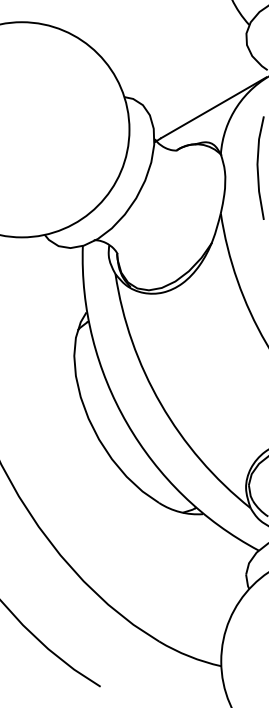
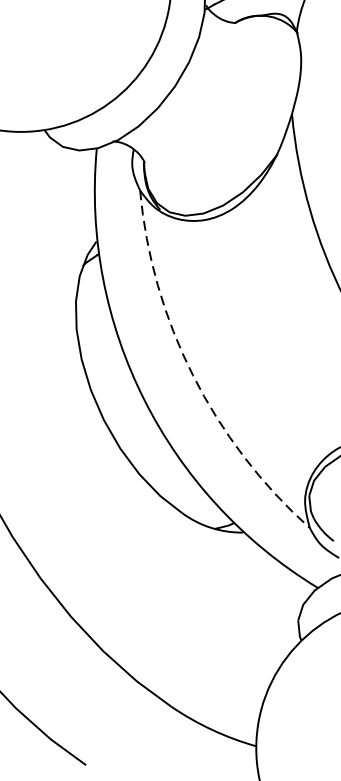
arc: (160, 403) -> (192, 374), solid -> dashed

